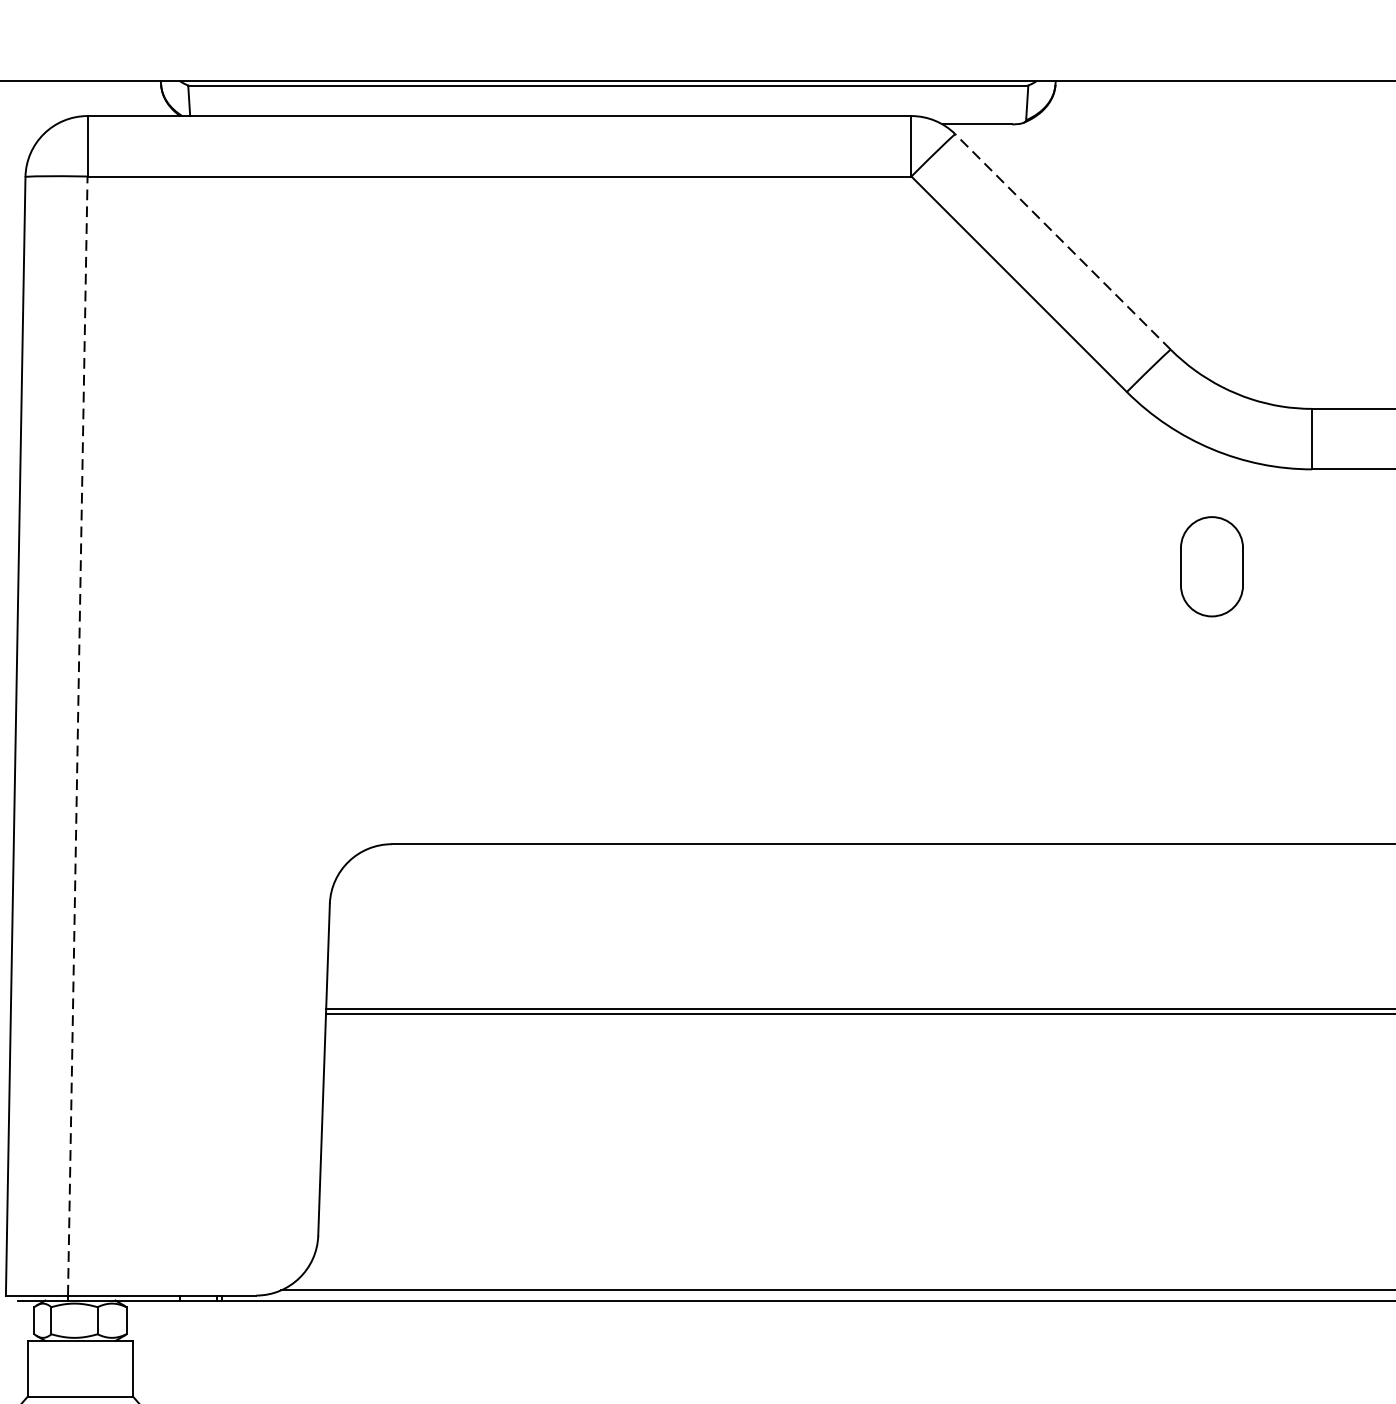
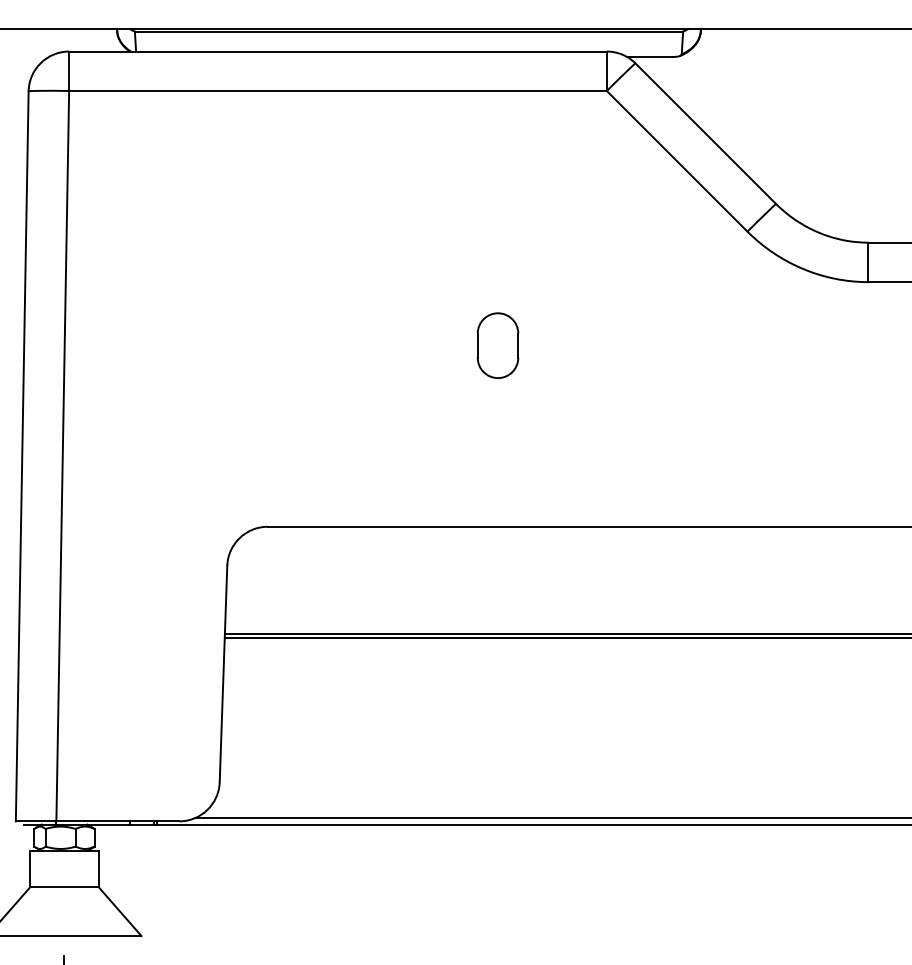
line: (1062, 241) -> (705, 133), dashed -> solid
part: (1211, 566) -> (497, 345), moved
line: (77, 734) -> (62, 455), dashed -> solid

